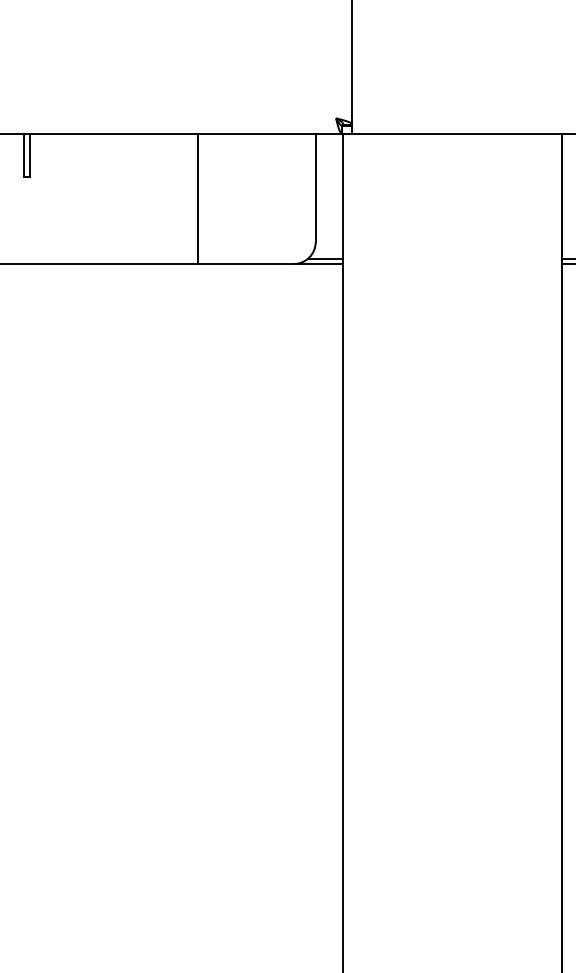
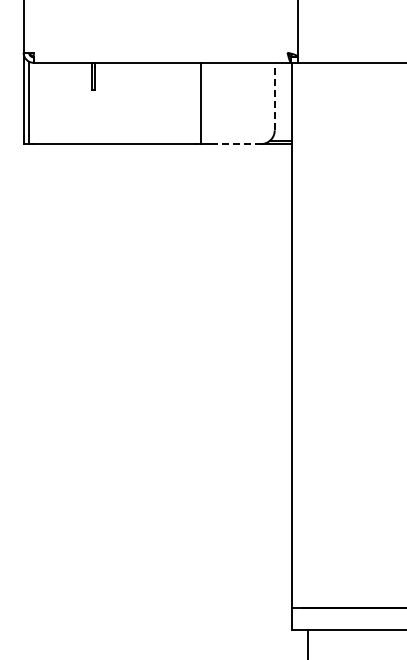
line: (315, 188) -> (274, 96), solid -> dashed
line: (254, 264) -> (236, 144), solid -> dashed

